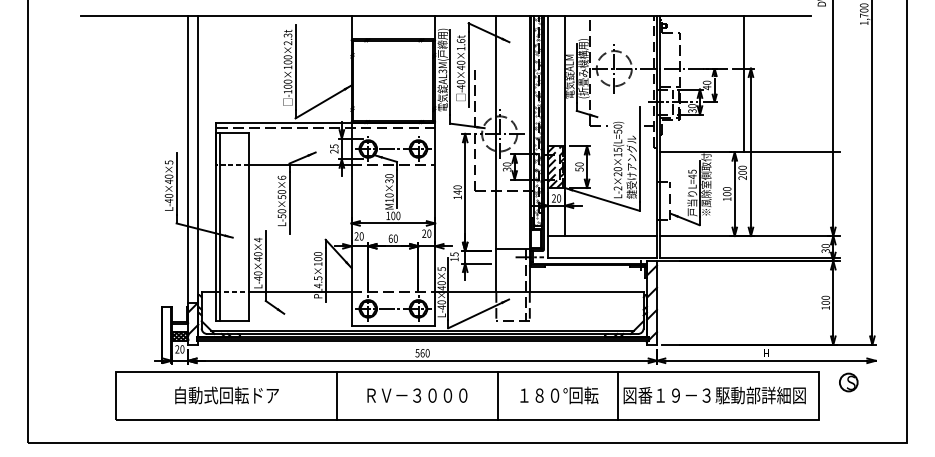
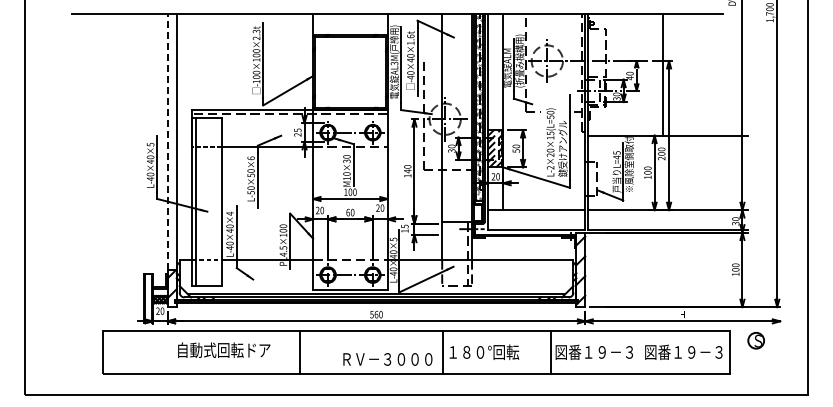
line: (188, 158) -> (167, 141), solid -> dashed
text: (227, 394) -> (224, 349), moved
text: (559, 394) -> (484, 351), moved
text: (416, 395) -> (387, 359), moved
text: (762, 395) -> (679, 352), 駆動部詳細図 -> 図番１９－３

